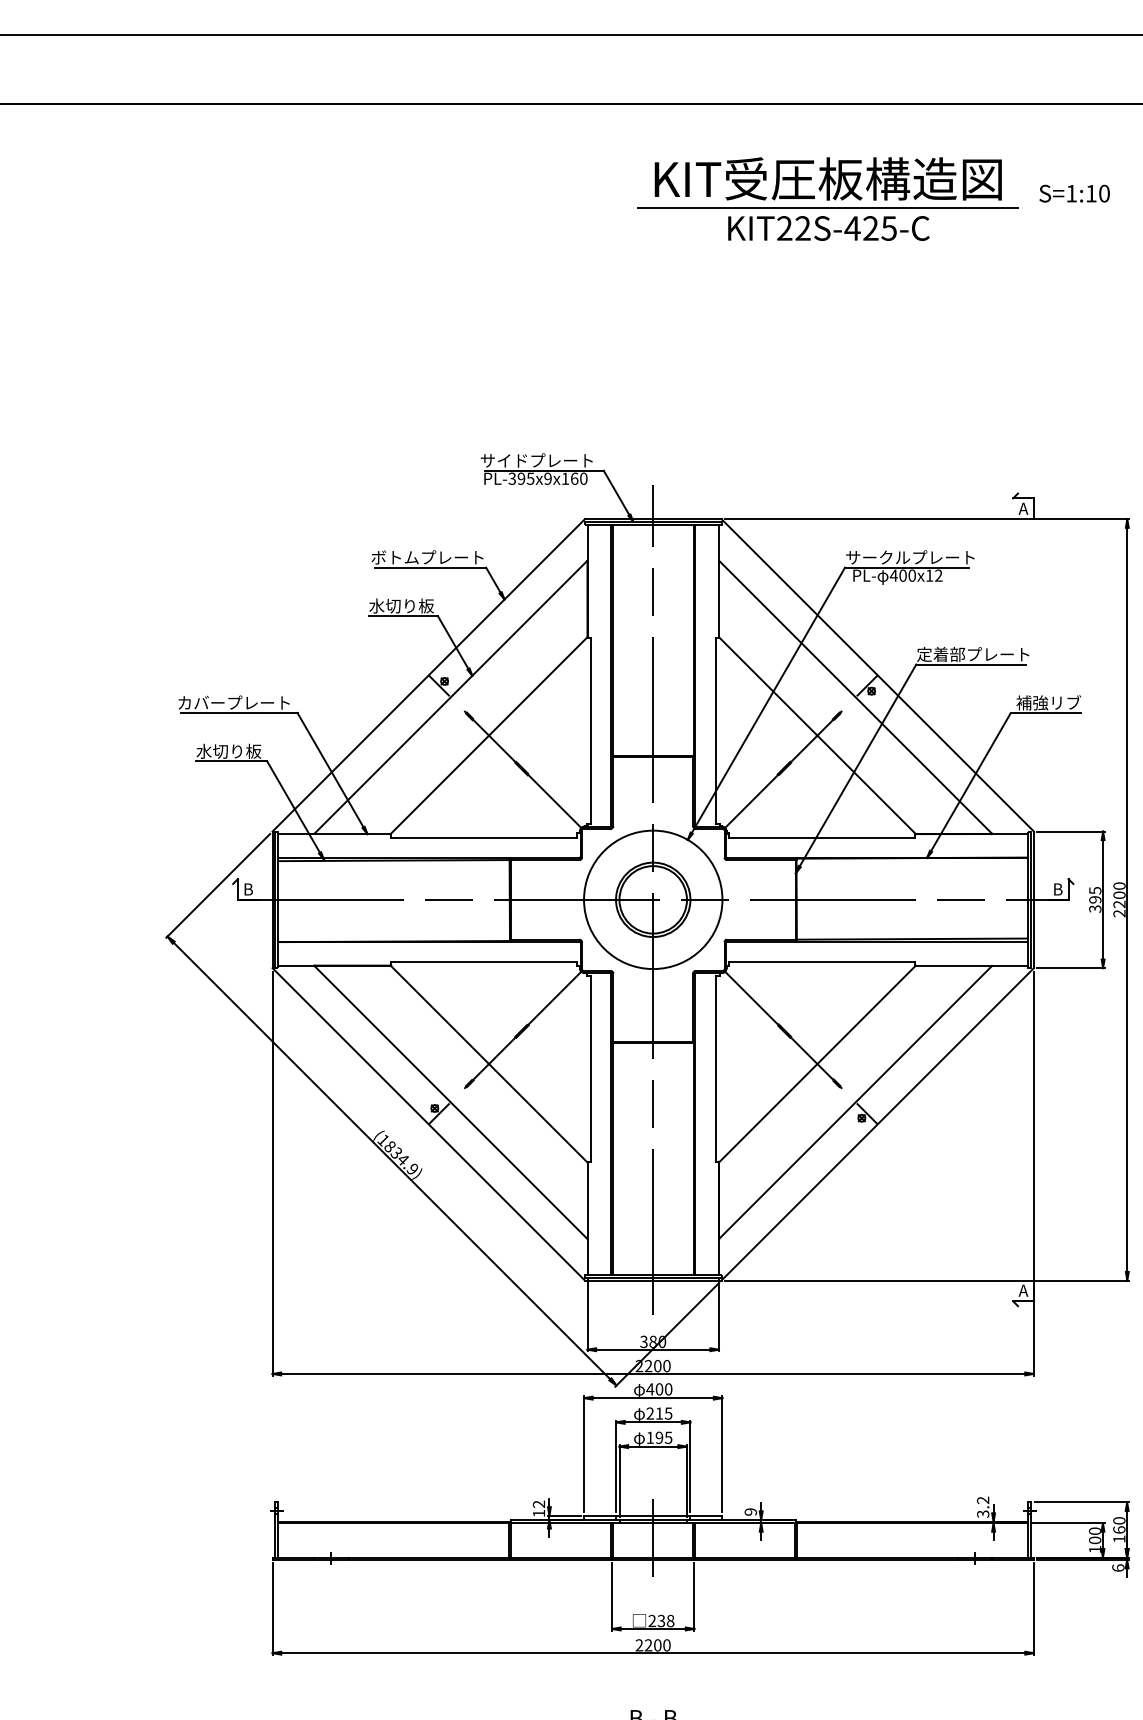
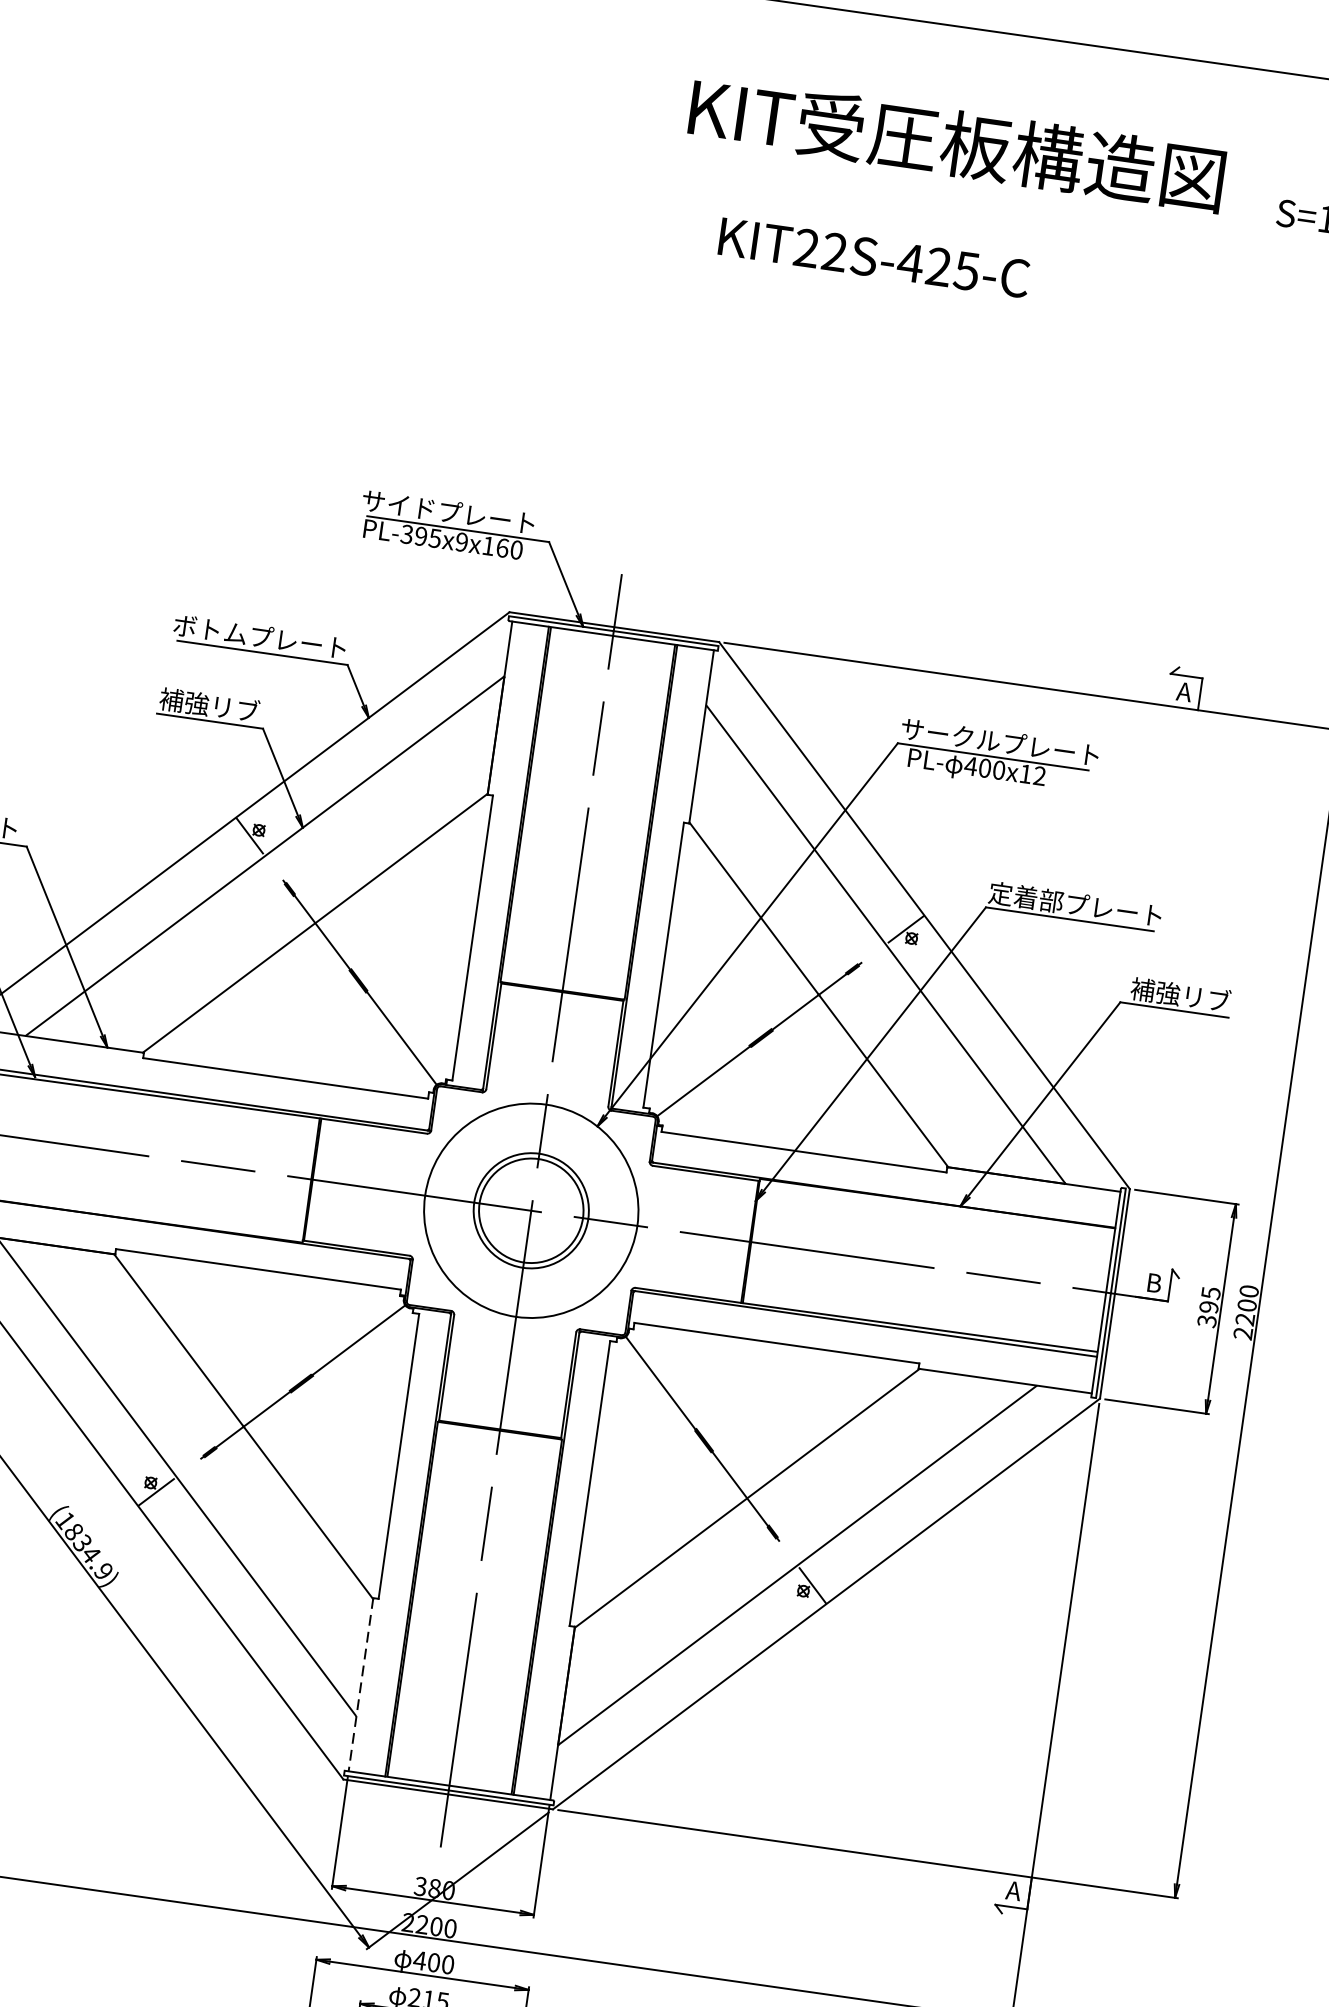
line: (827, 207) -> (949, 187), removed
text: (828, 228) -> (873, 257), moved
text: (401, 605) -> (209, 704), 水切り板 -> 補強リブ
line: (587, 1218) -> (360, 1685), solid -> dashed

